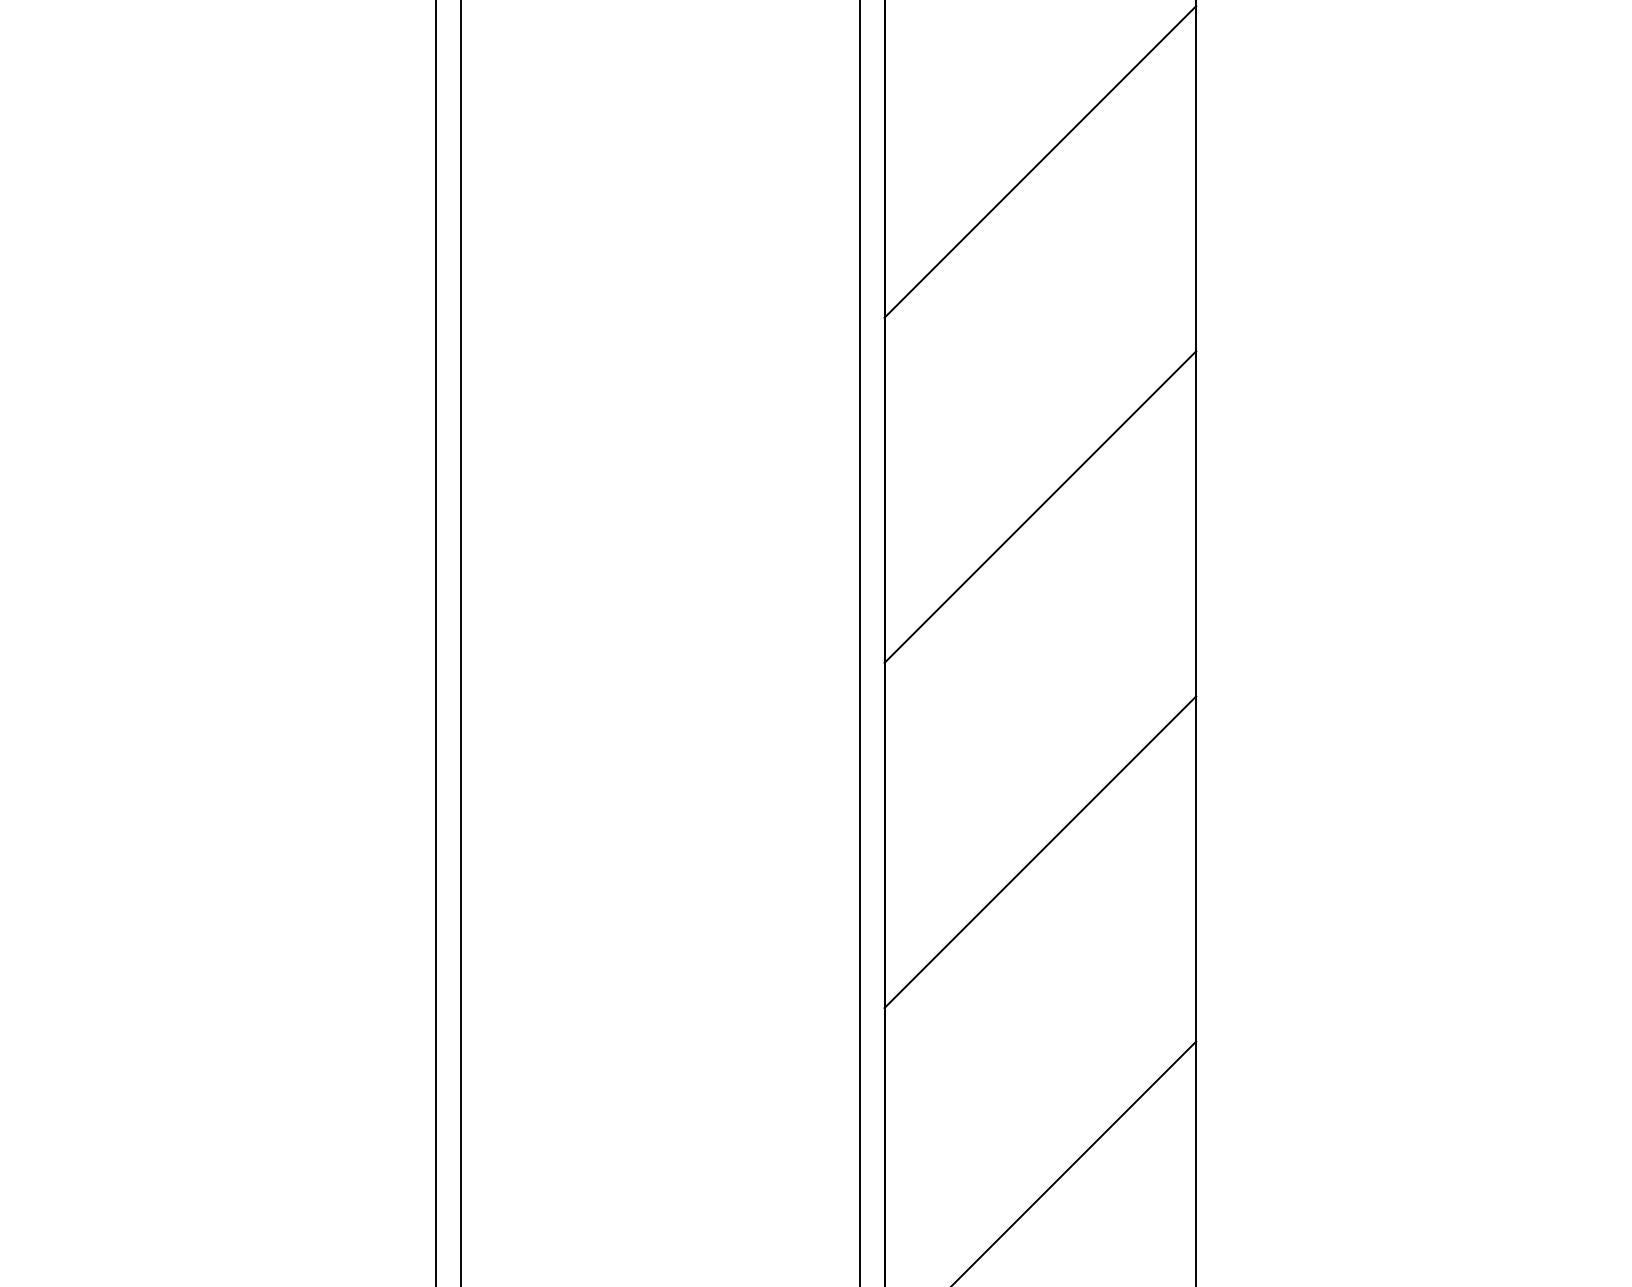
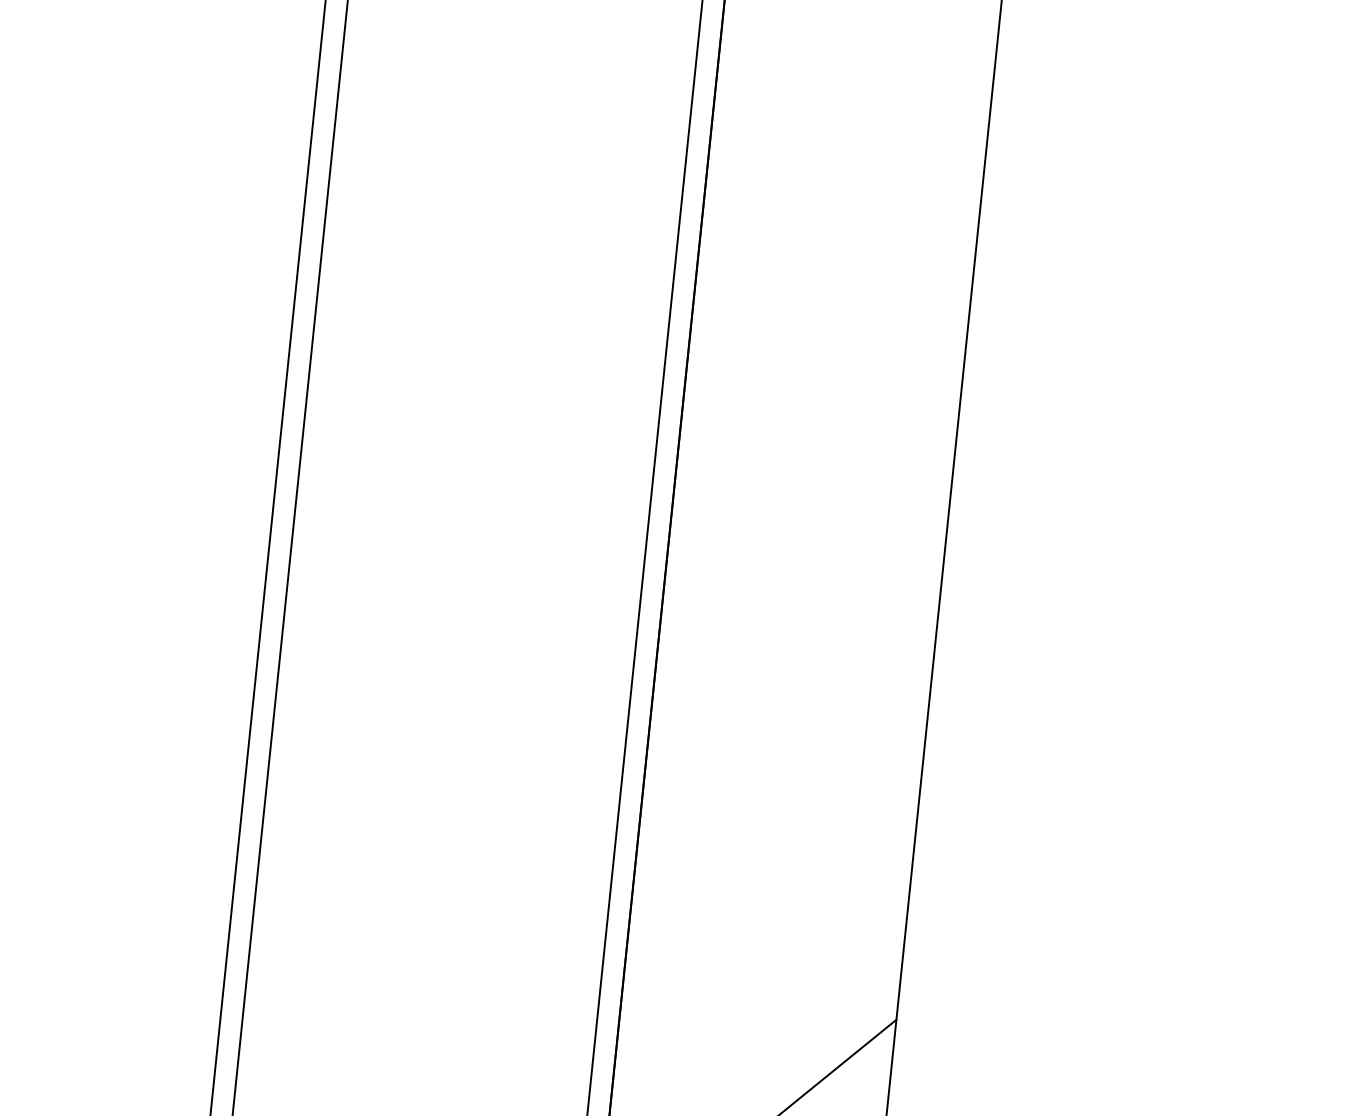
line: (1040, 161) -> (839, 231), removed
line: (1040, 506) -> (808, 534), removed
line: (1040, 852) -> (776, 839), removed

